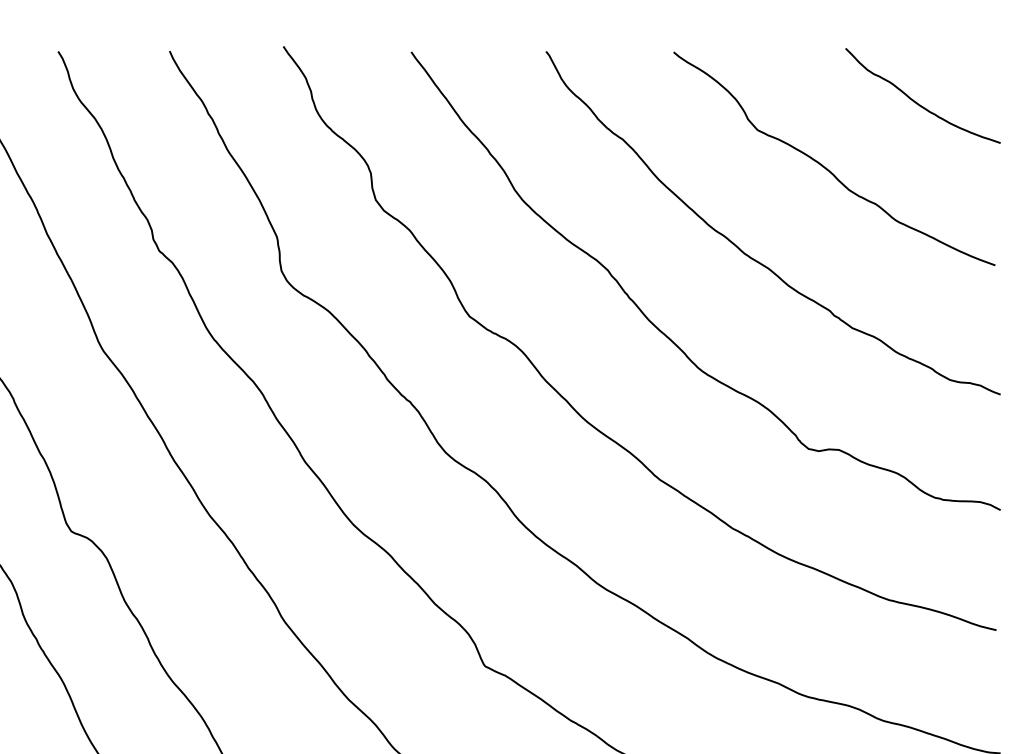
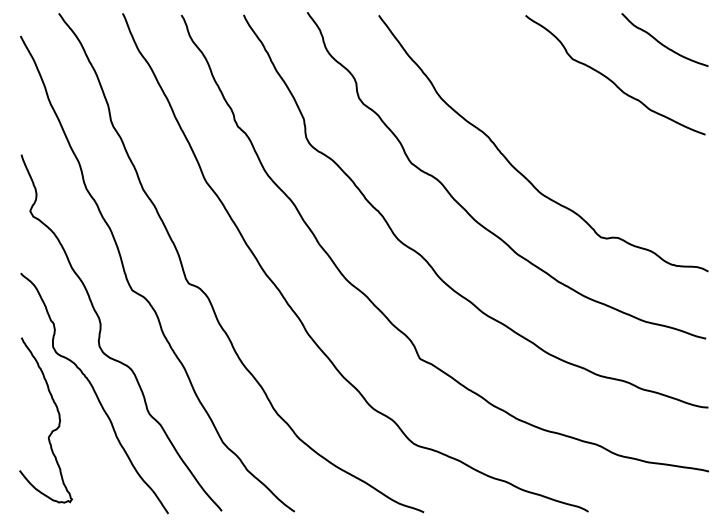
curve: (752, 256) -> (569, 129), removed

